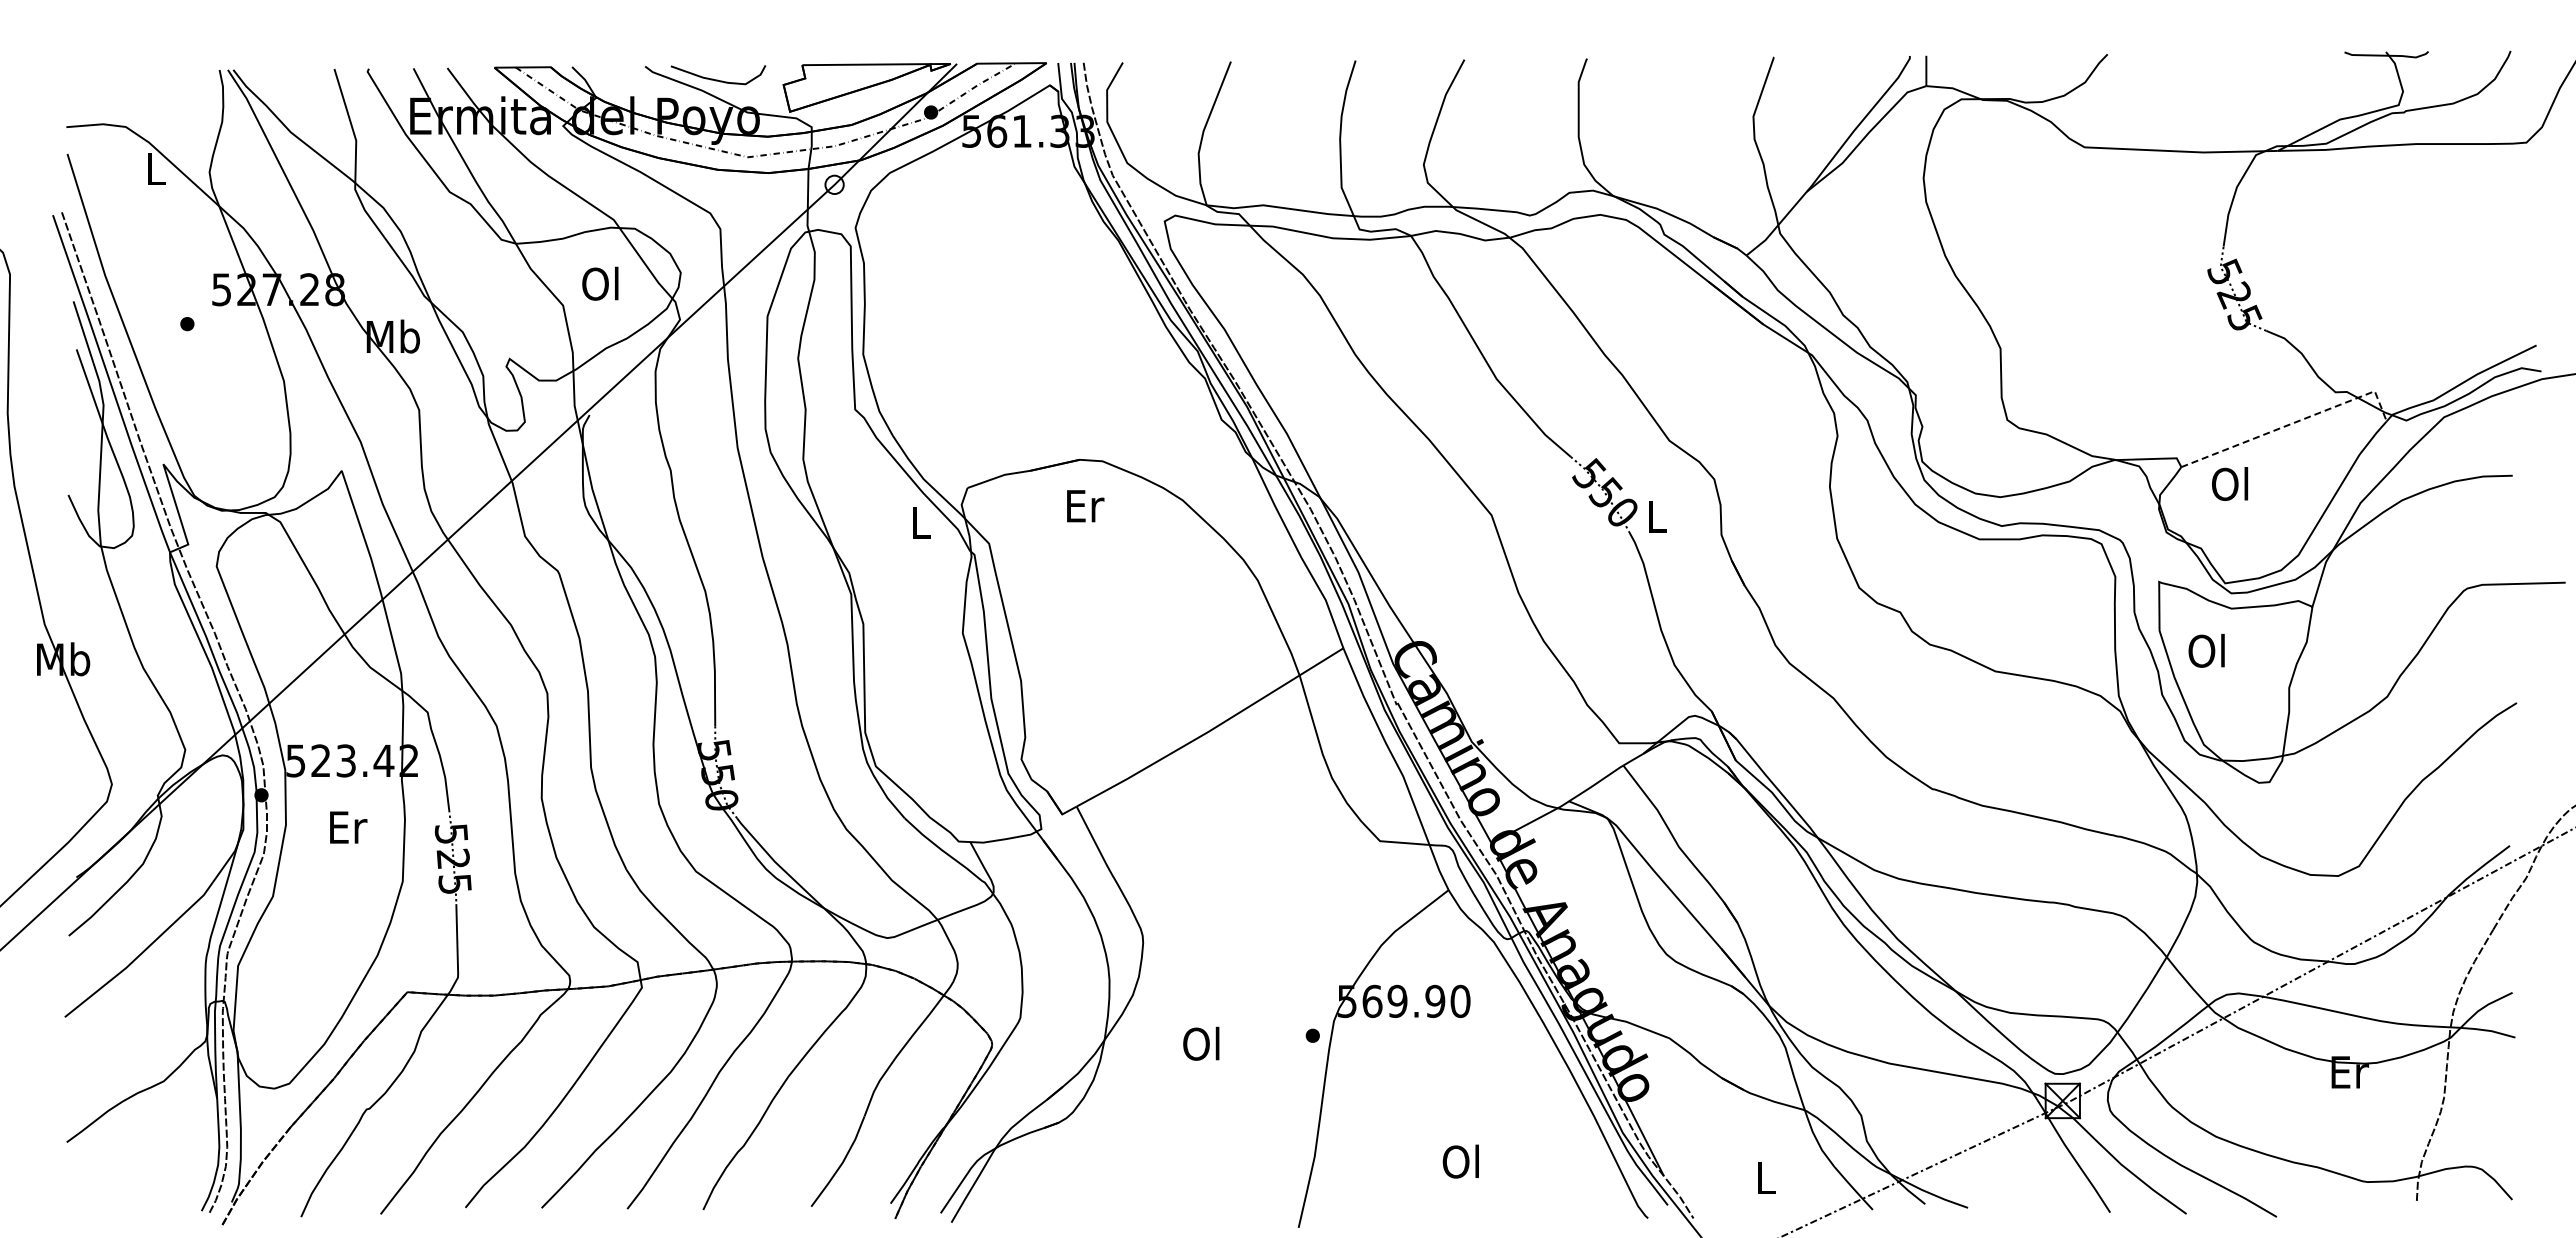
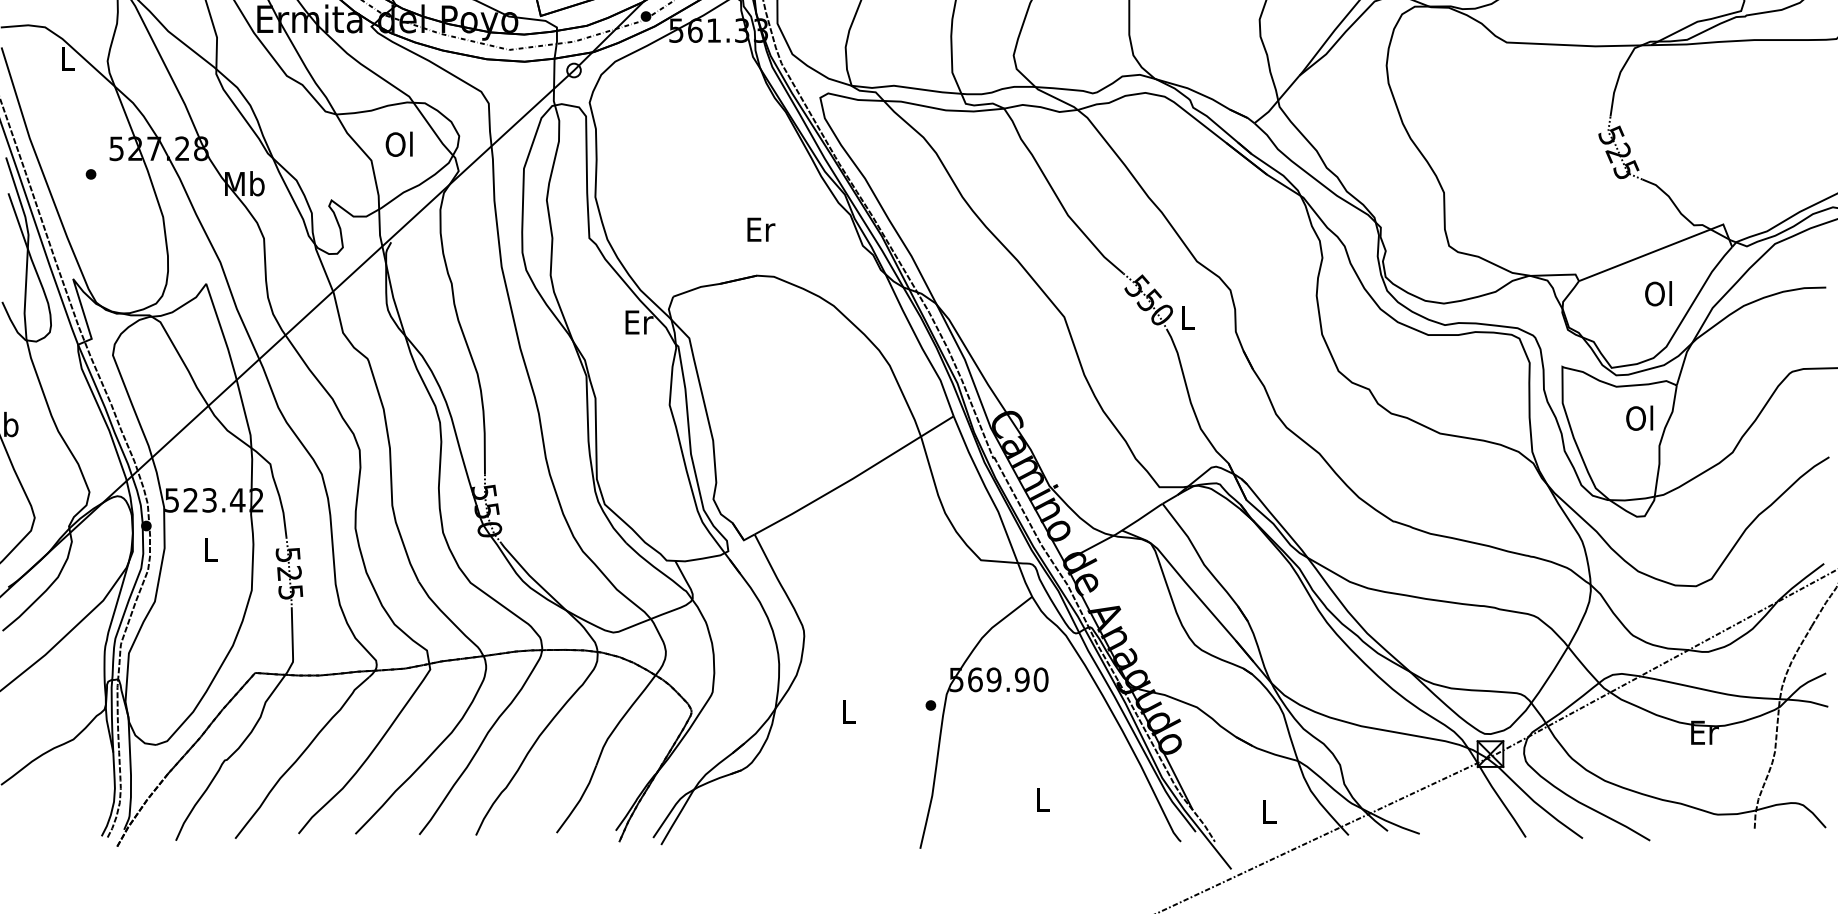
line: (2293, 422) -> (1662, 247), dashed -> solid
text: (2230, 483) -> (1658, 293), moved
text: (1085, 506) -> (761, 229), moved
text: (922, 522) -> (639, 322), L -> Er
text: (2206, 650) -> (1639, 417), moved
text: (348, 827) -> (211, 550), Er -> L
text: (1201, 1043) -> (847, 711), Ol -> L
text: (1460, 1161) -> (1041, 799), Ol -> L

